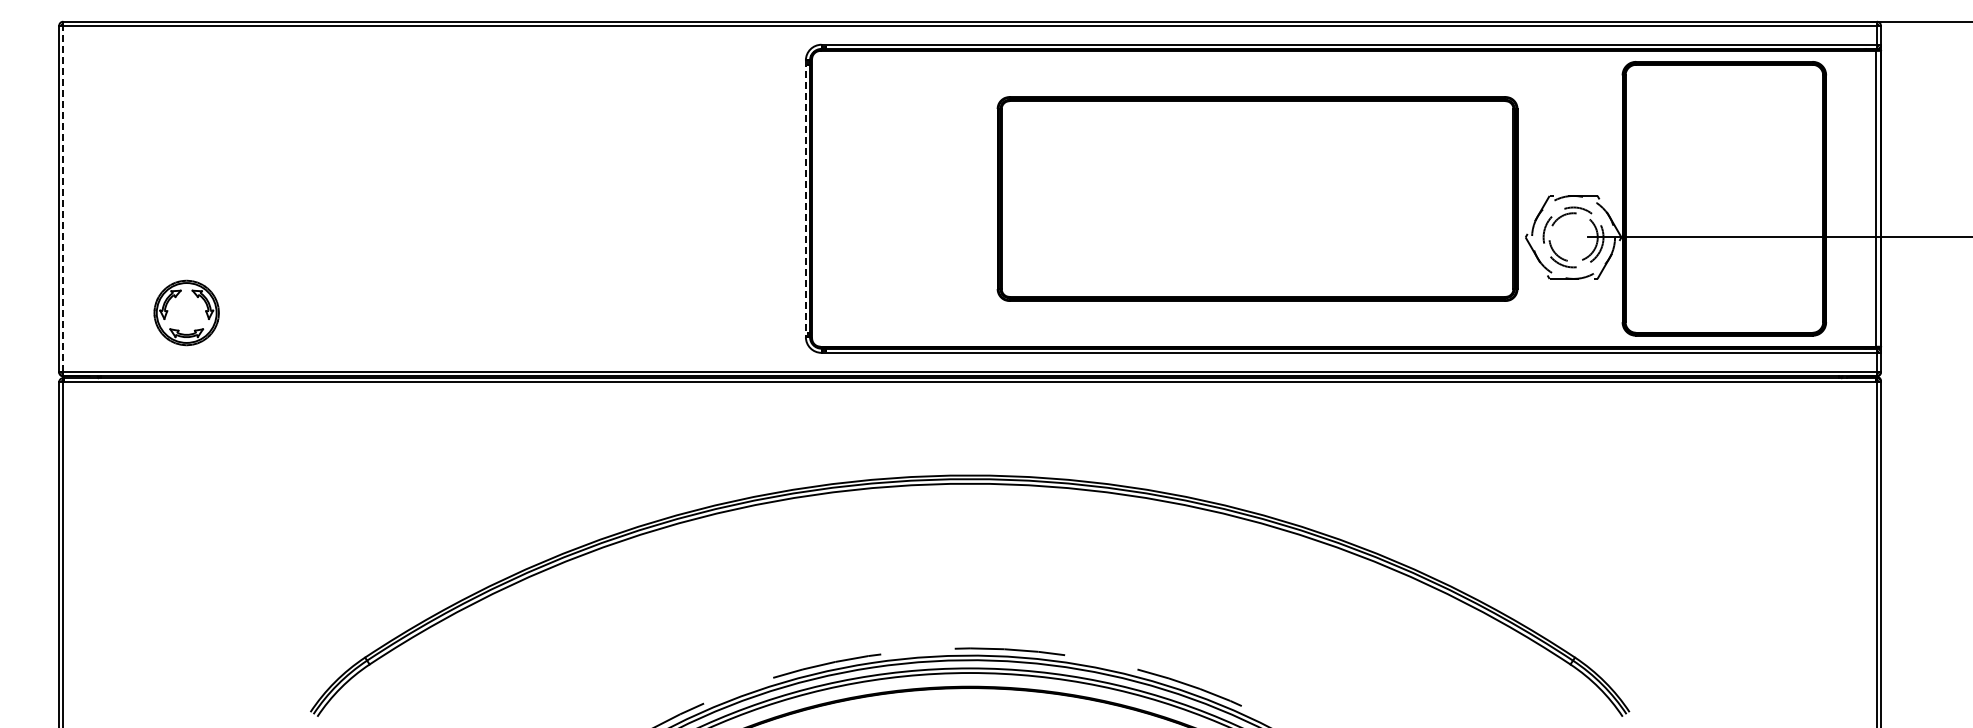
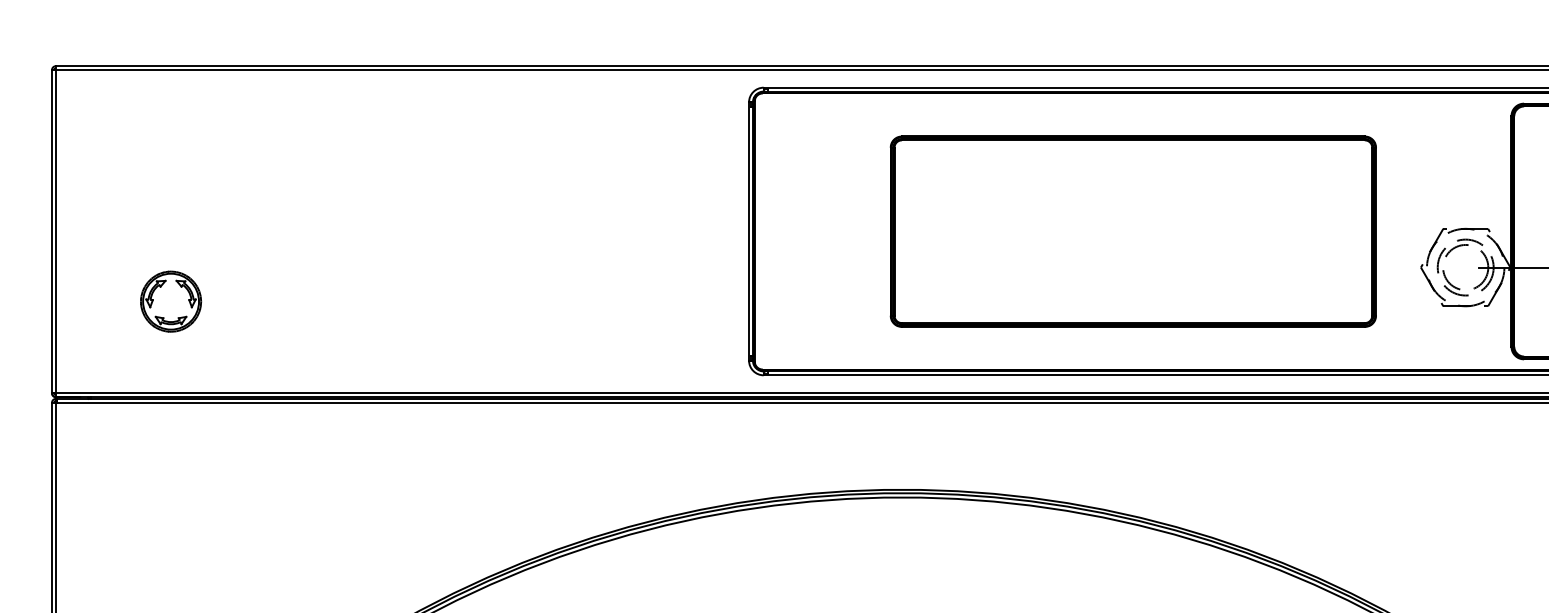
line: (63, 198) -> (56, 231), dashed -> solid
part: (1257, 198) -> (1133, 231), moved
line: (805, 199) -> (748, 232), dashed -> solid
part: (186, 312) -> (170, 301), moved

